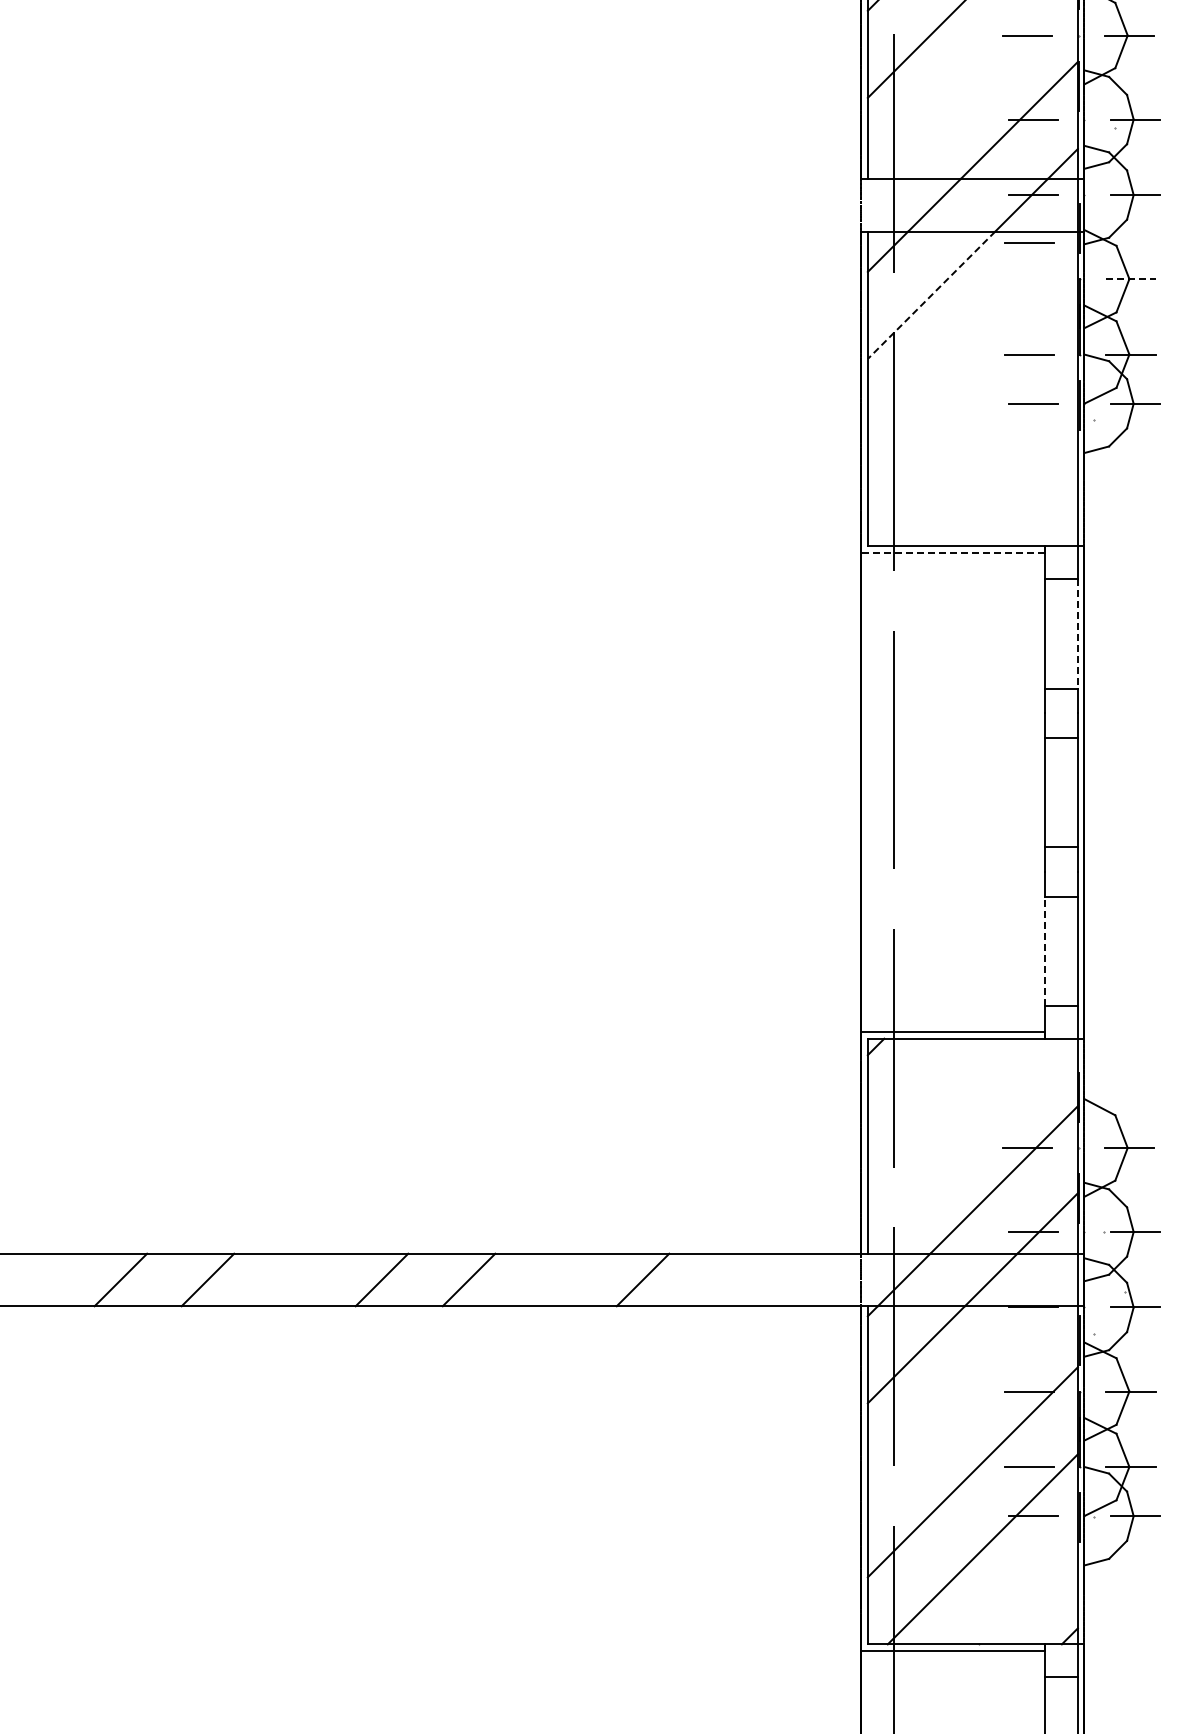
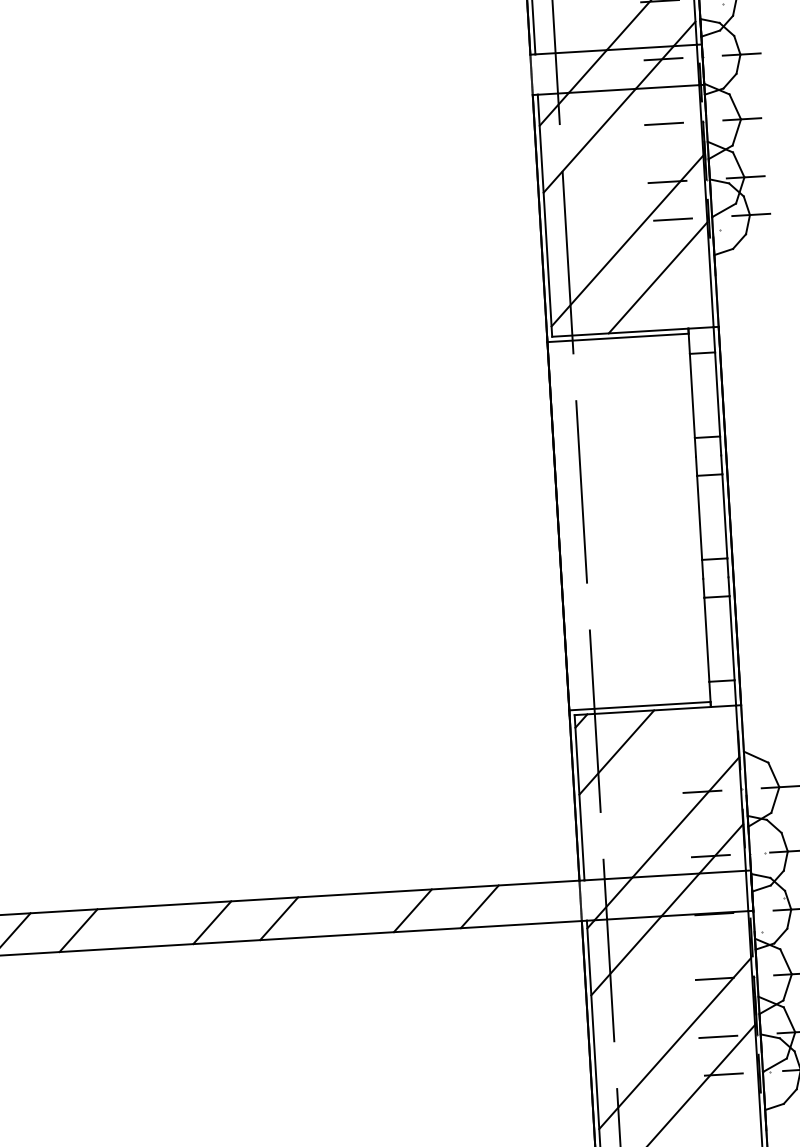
line: (1029, 242) -> (664, 123), moved
line: (1131, 279) -> (742, 119), dashed -> solid
line: (931, 295) -> (589, 141), dashed -> solid
line: (972, 427) -> (627, 240), added
line: (1009, 478) -> (657, 278), added
line: (953, 552) -> (618, 337), dashed -> solid
line: (1077, 633) -> (717, 394), dashed -> solid
line: (1045, 951) -> (707, 639), dashed -> solid
line: (919, 1090) -> (616, 752), added
line: (729, 1279) -> (479, 906), added

